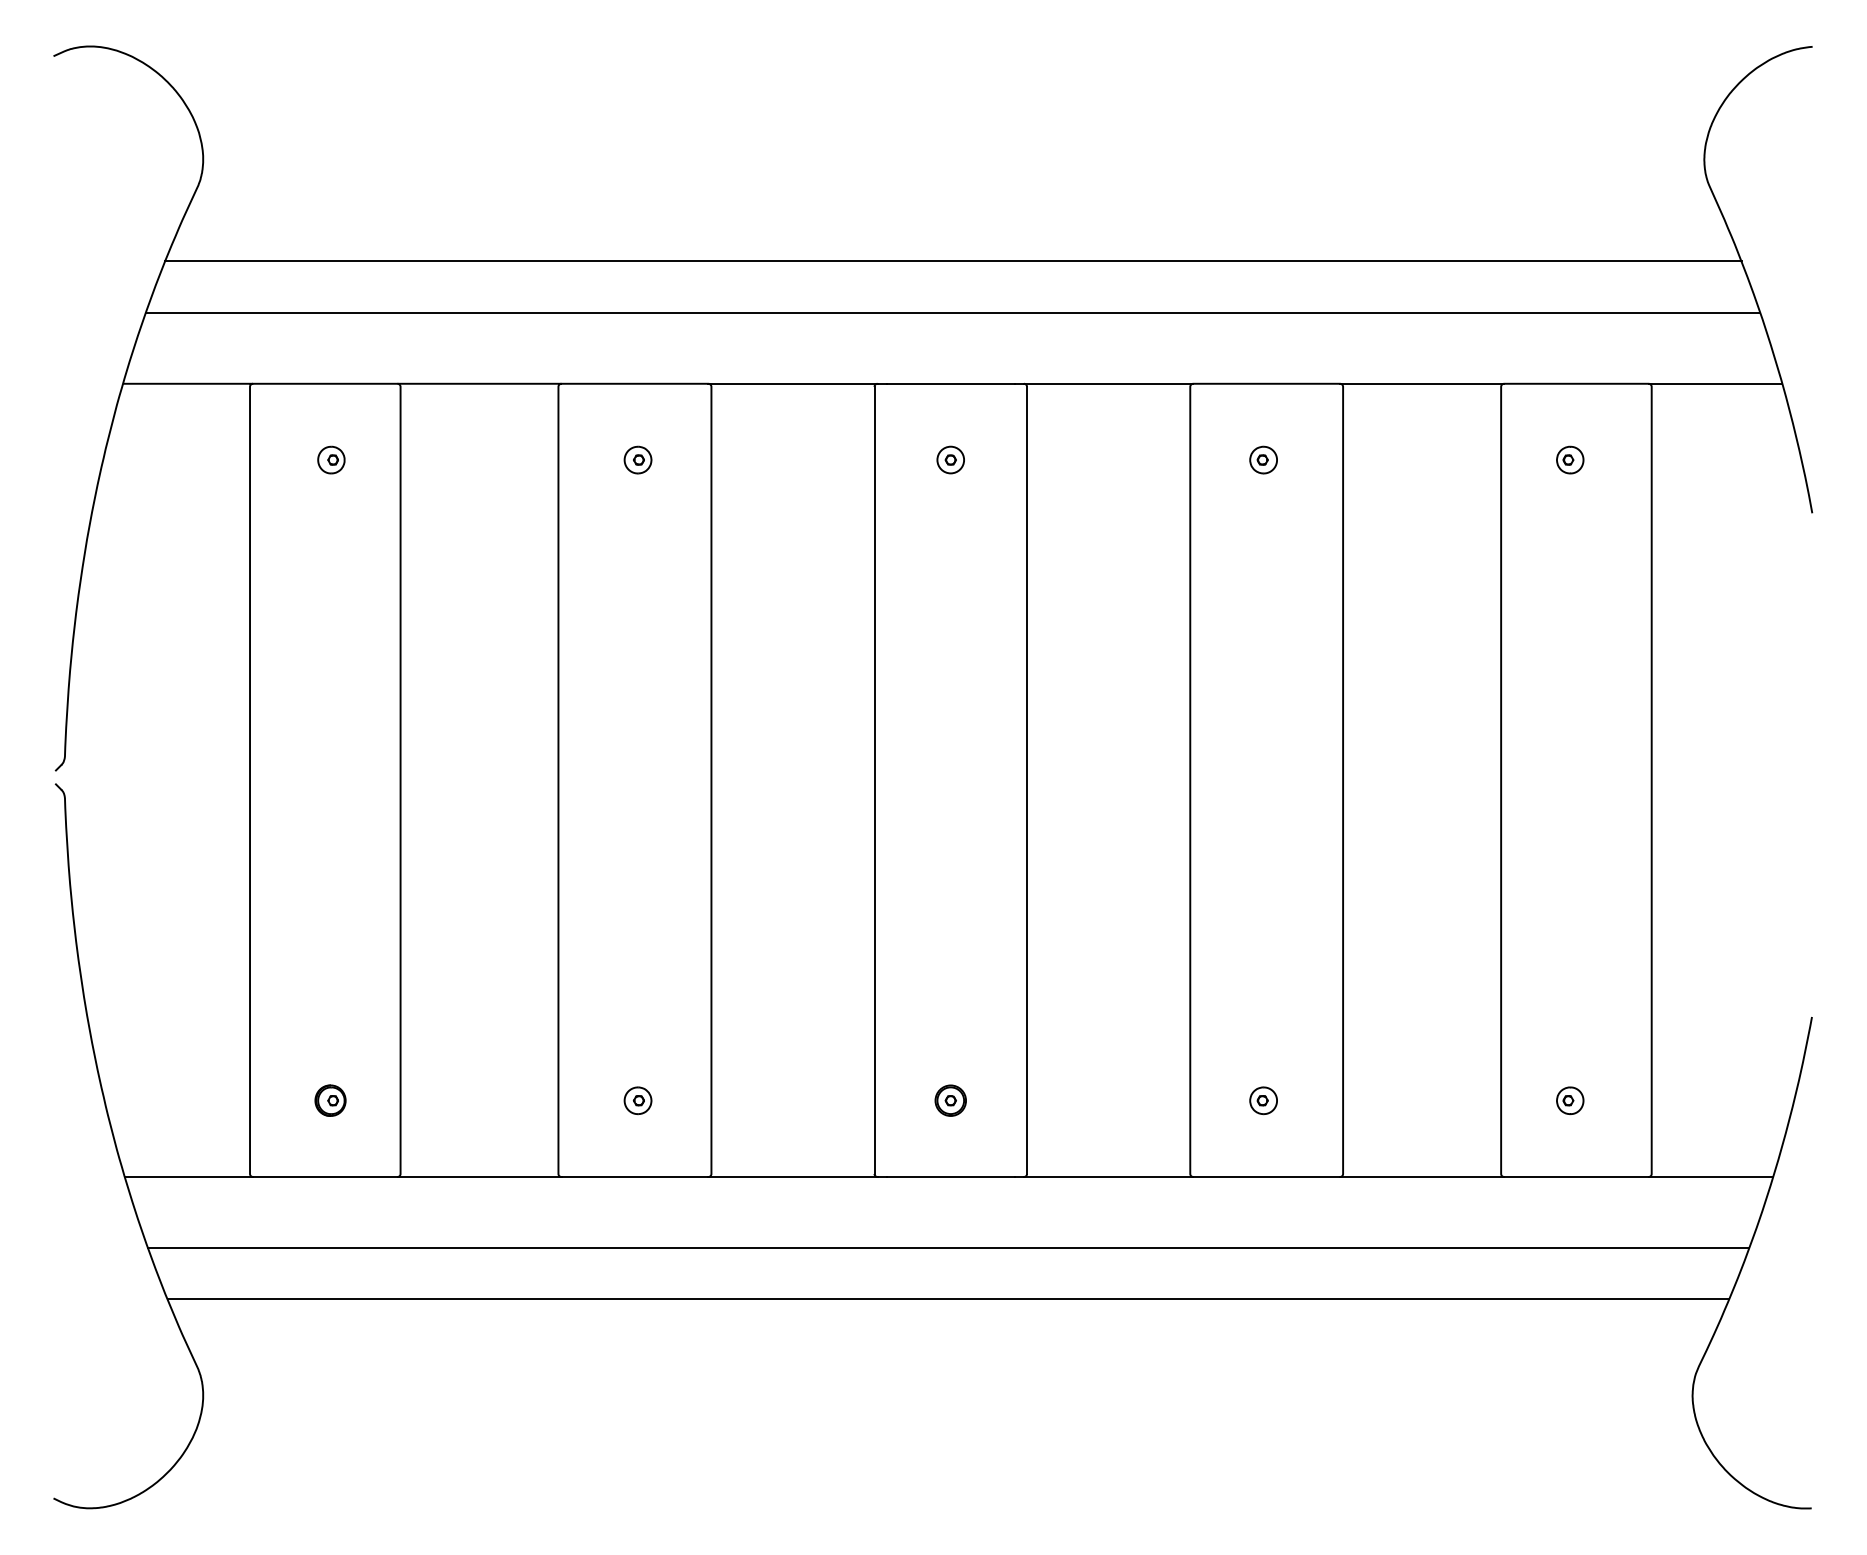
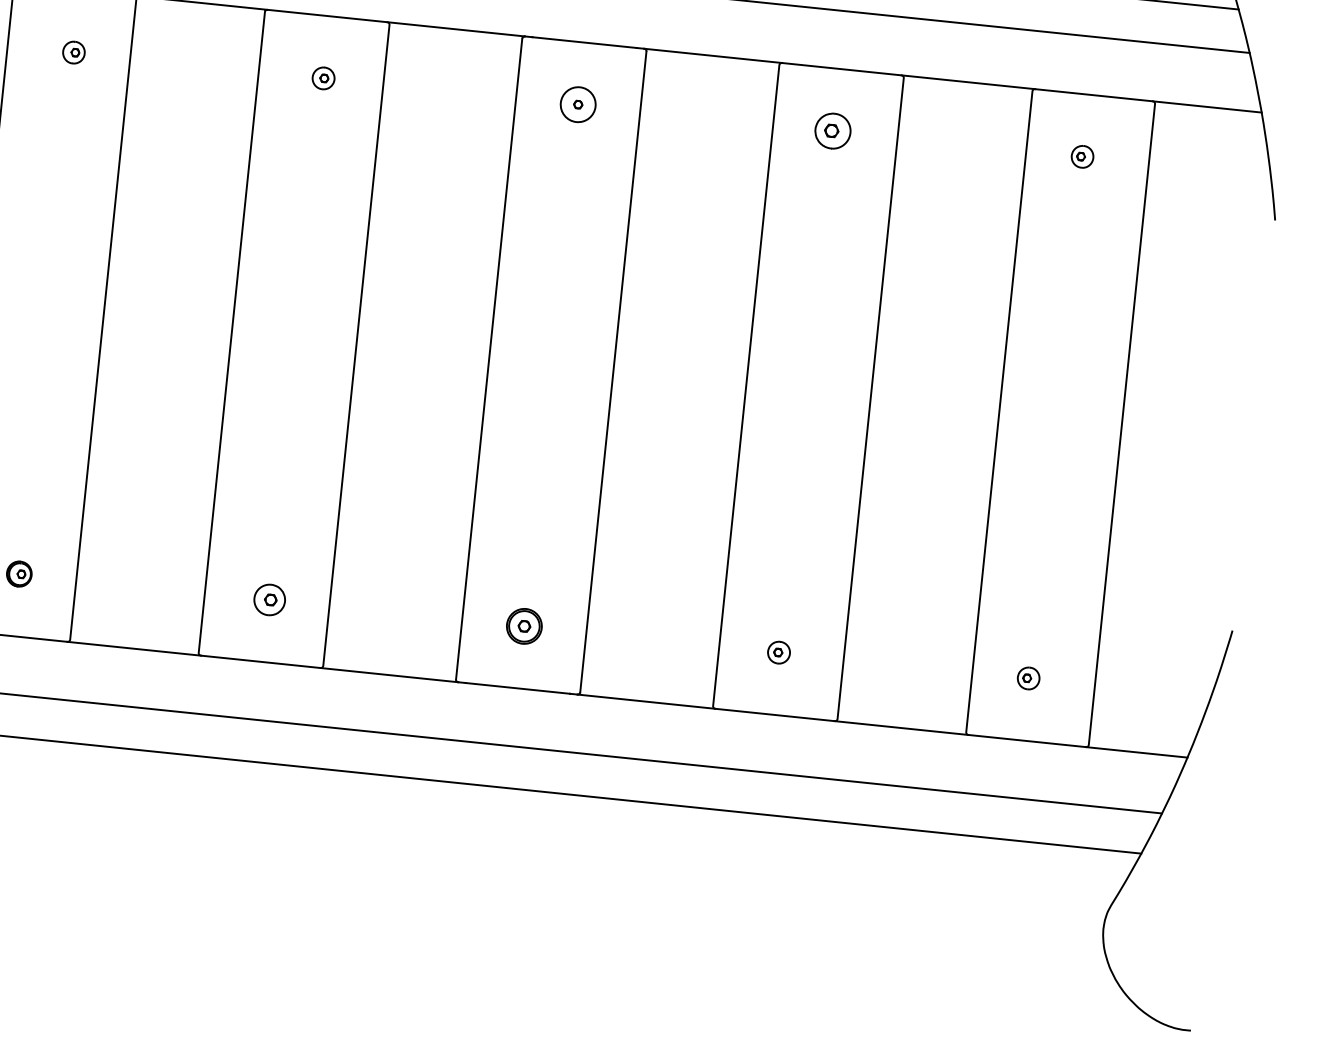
circle: (950, 459) -> (578, 104), size x1.6
part: (1263, 459) -> (832, 130), size x1.6
part: (637, 1100) -> (269, 599), size x1.4
part: (950, 1100) -> (524, 626), size x1.4

